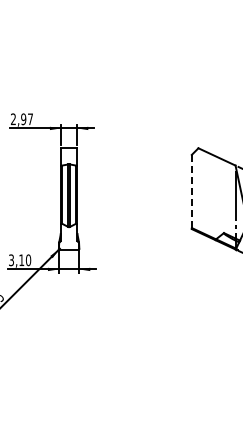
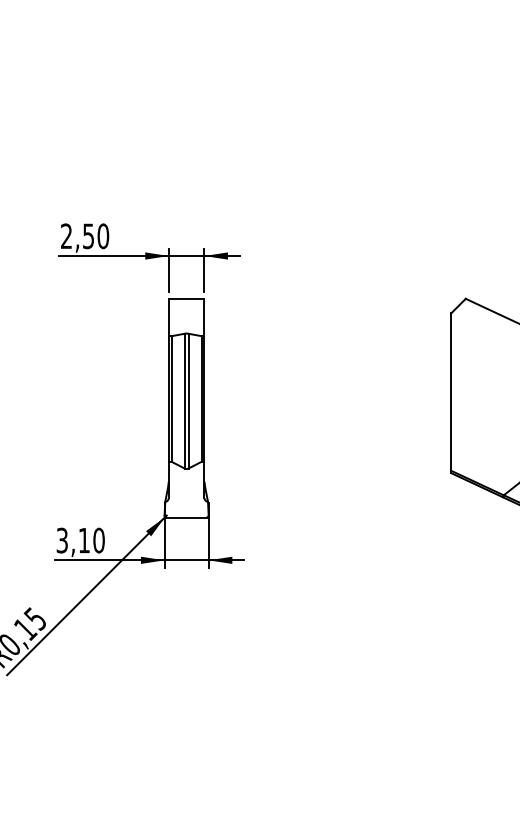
text: (27, 119) -> (96, 236), 2,97 -> 2,50
line: (191, 191) -> (450, 392), dashed -> solid

